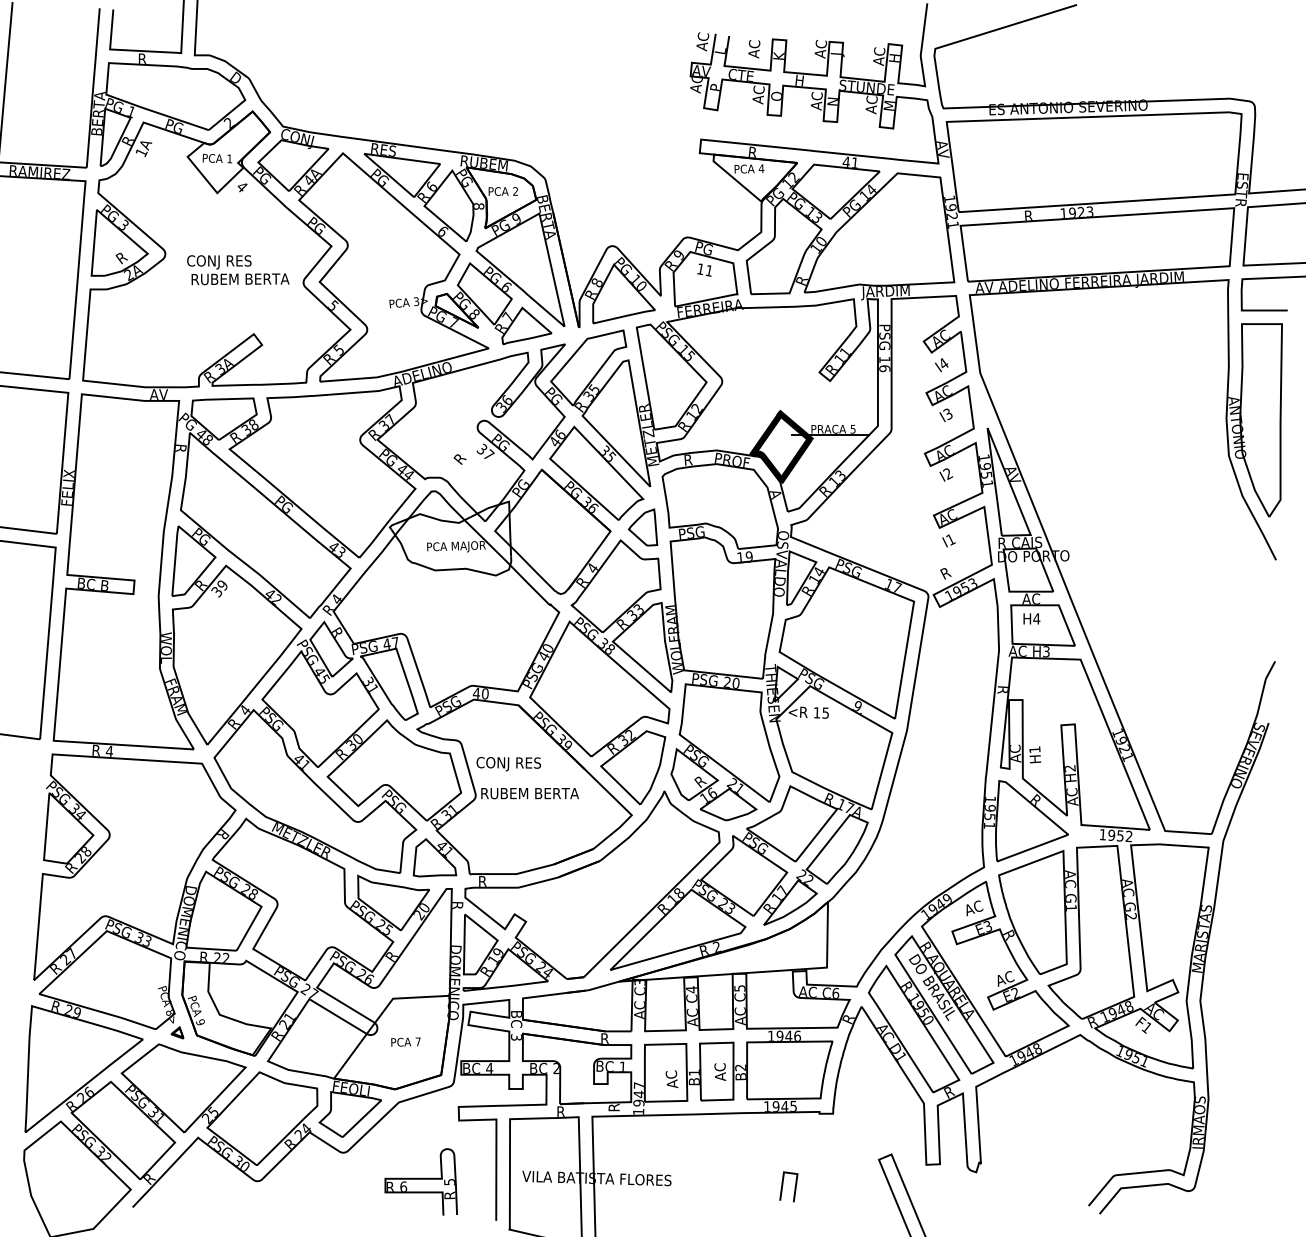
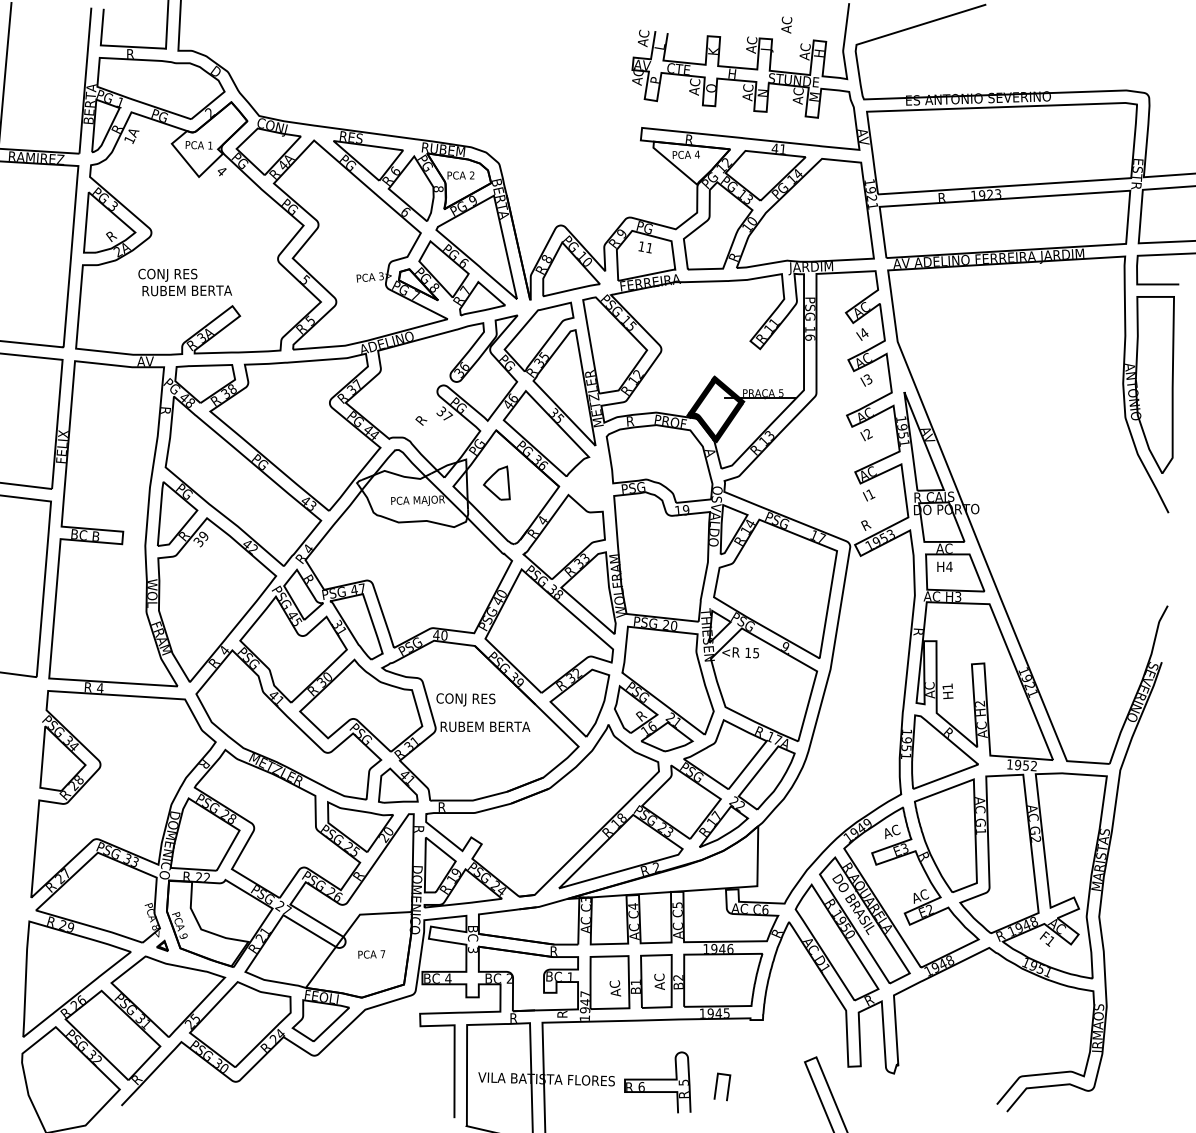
text: (754, 48) -> (786, 24), moved
text: (238, 270) -> (185, 282), moved
part: (642, 526) -> (496, 482), moved
part: (420, 1181) -> (657, 1082), moved

